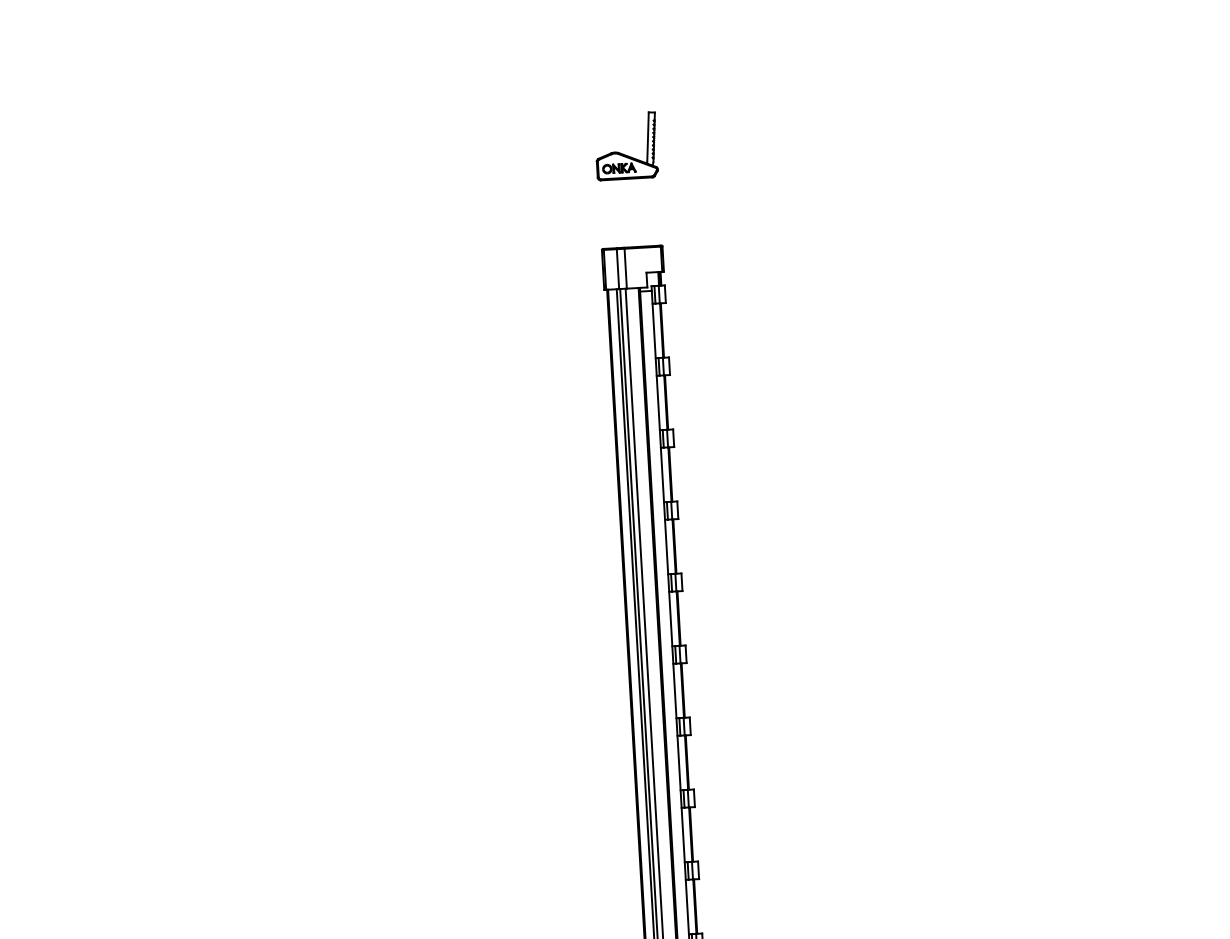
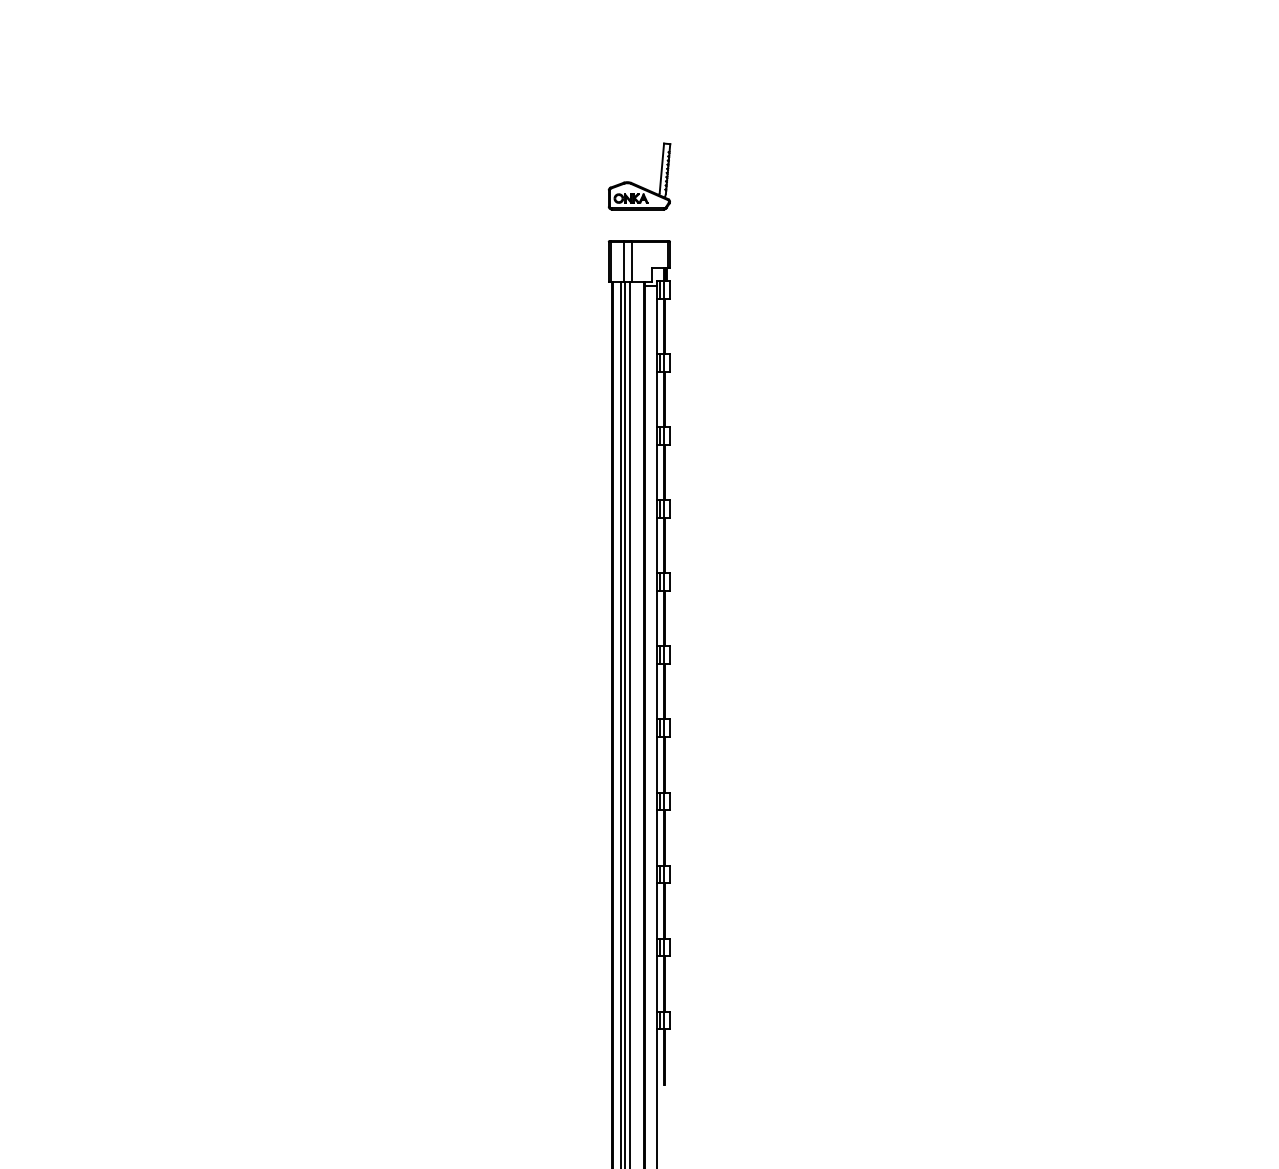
part: (622, 153) -> (635, 183), moved

